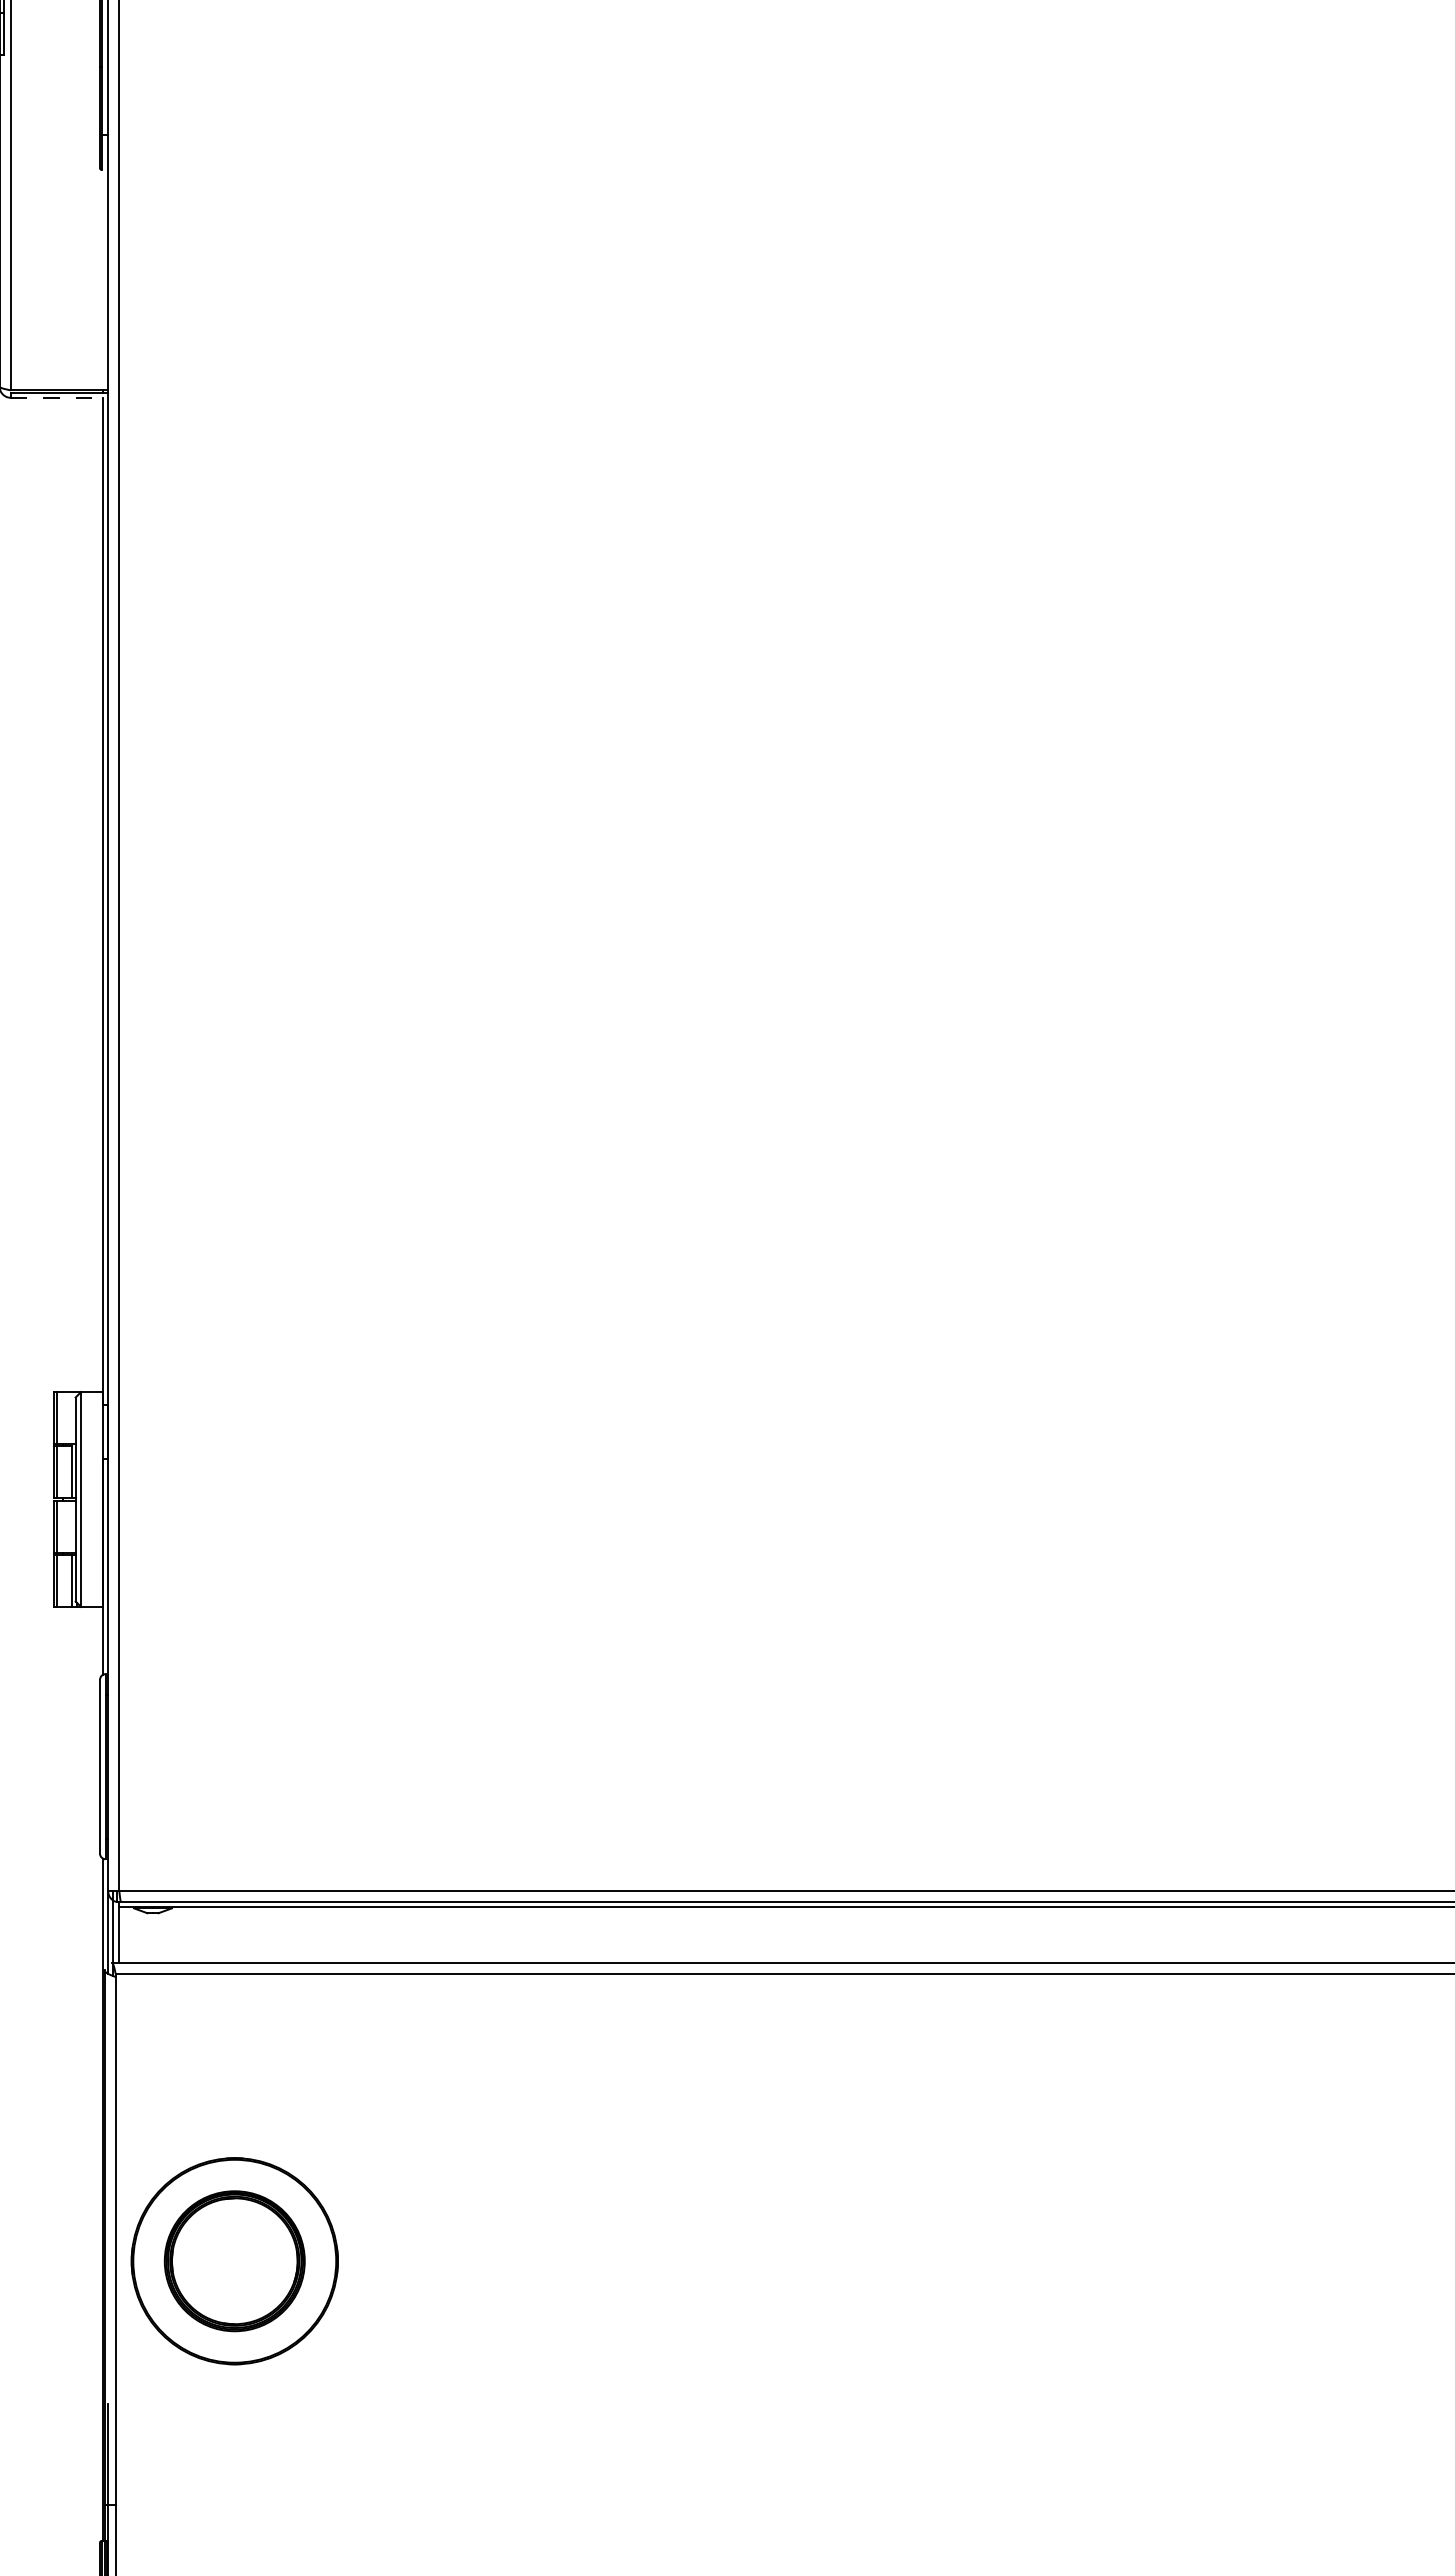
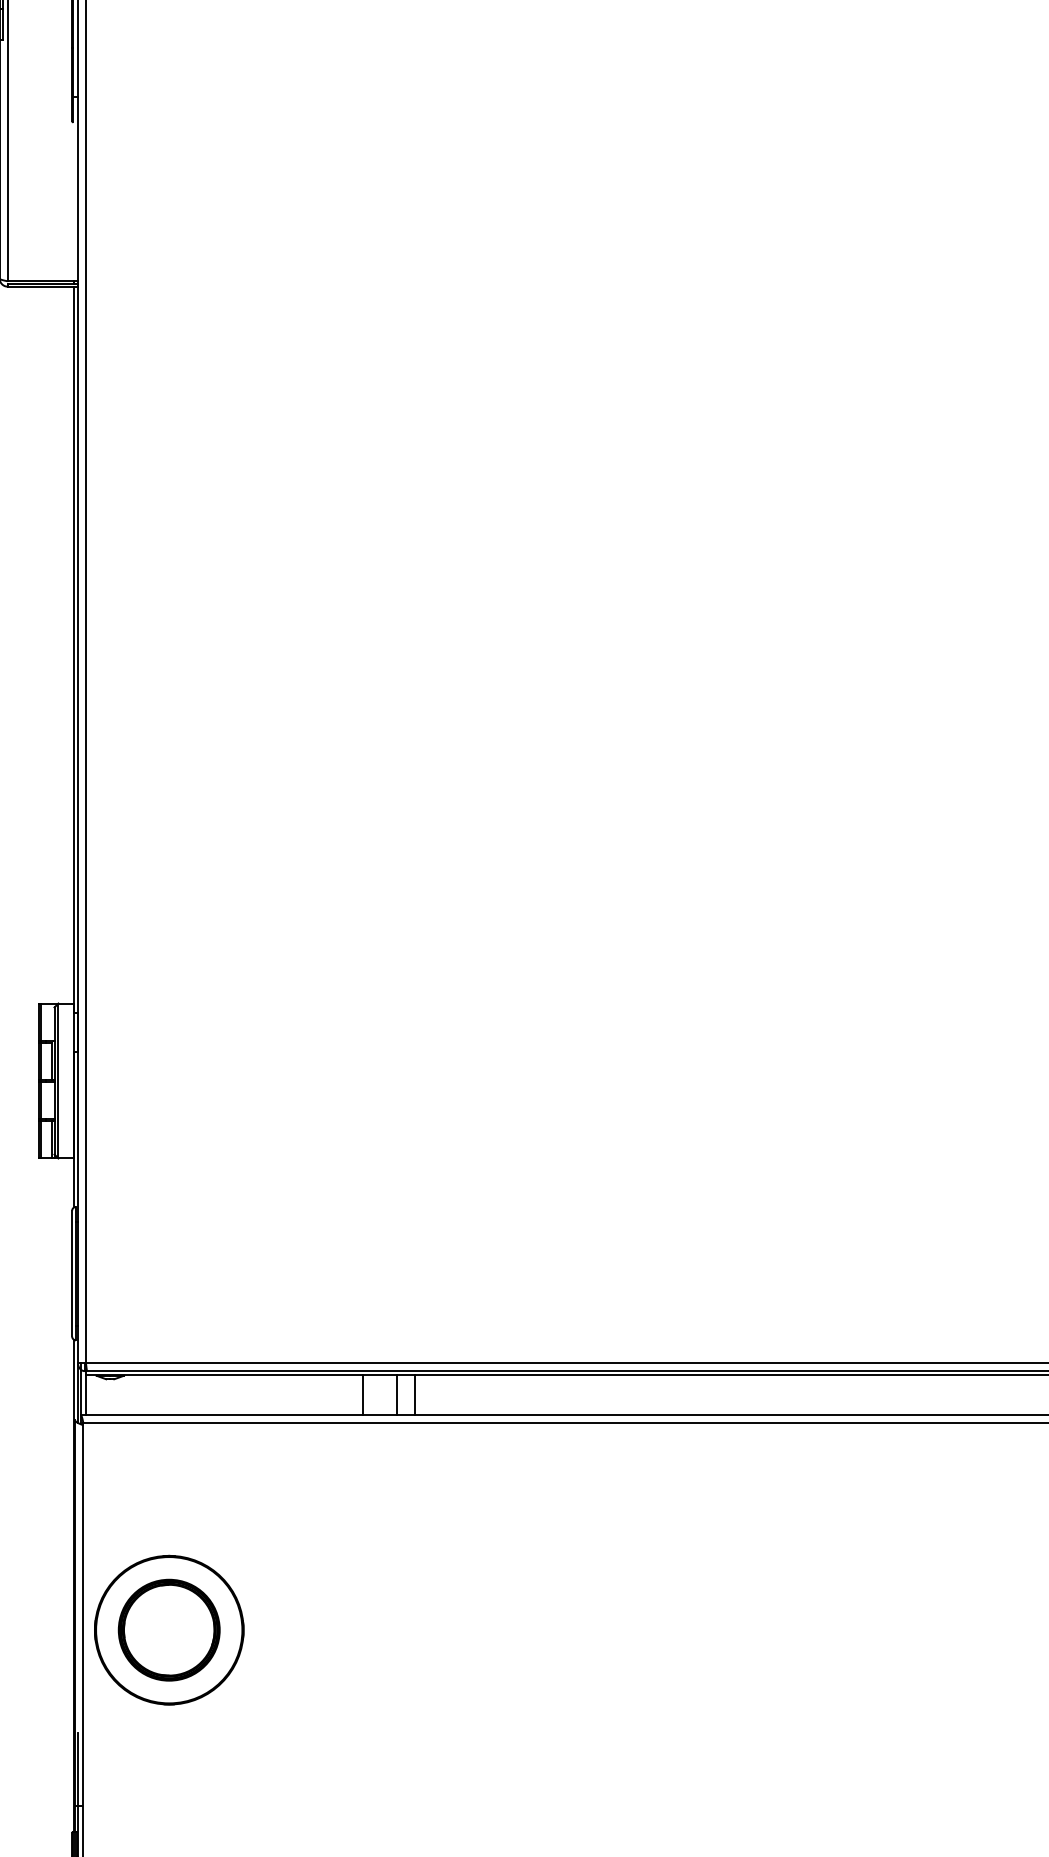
line: (59, 397) -> (42, 286), dashed -> solid
line: (504, 1934) -> (363, 1394), added
line: (551, 1934) -> (397, 1394), added
line: (575, 1934) -> (414, 1394), added

